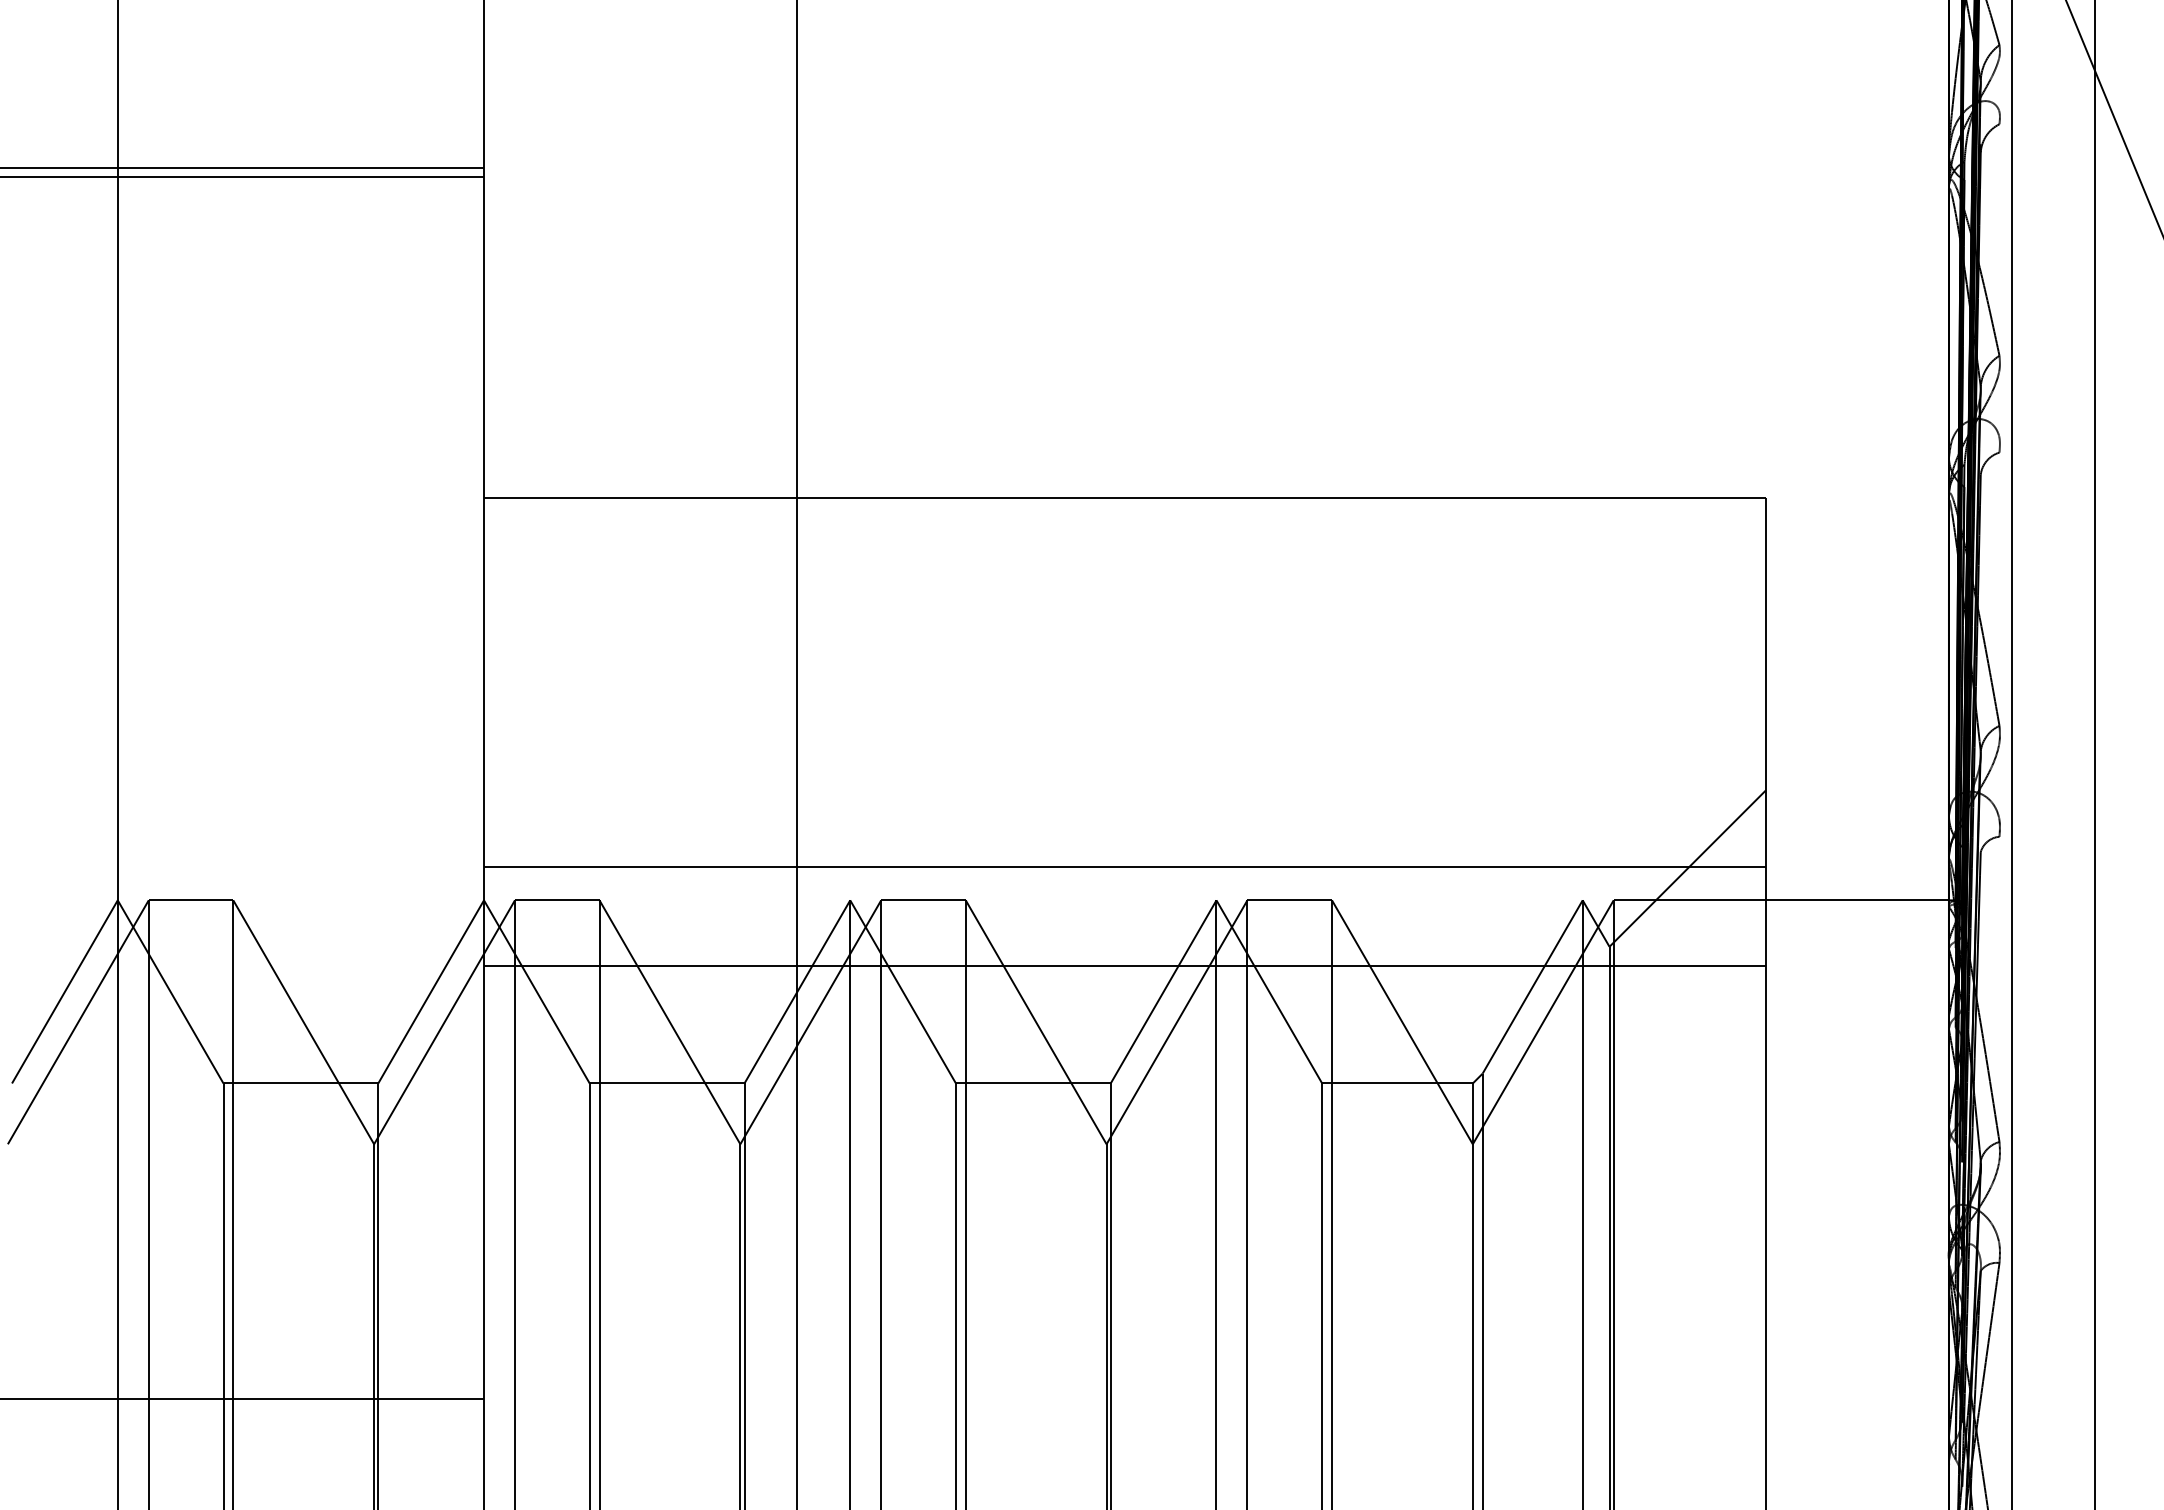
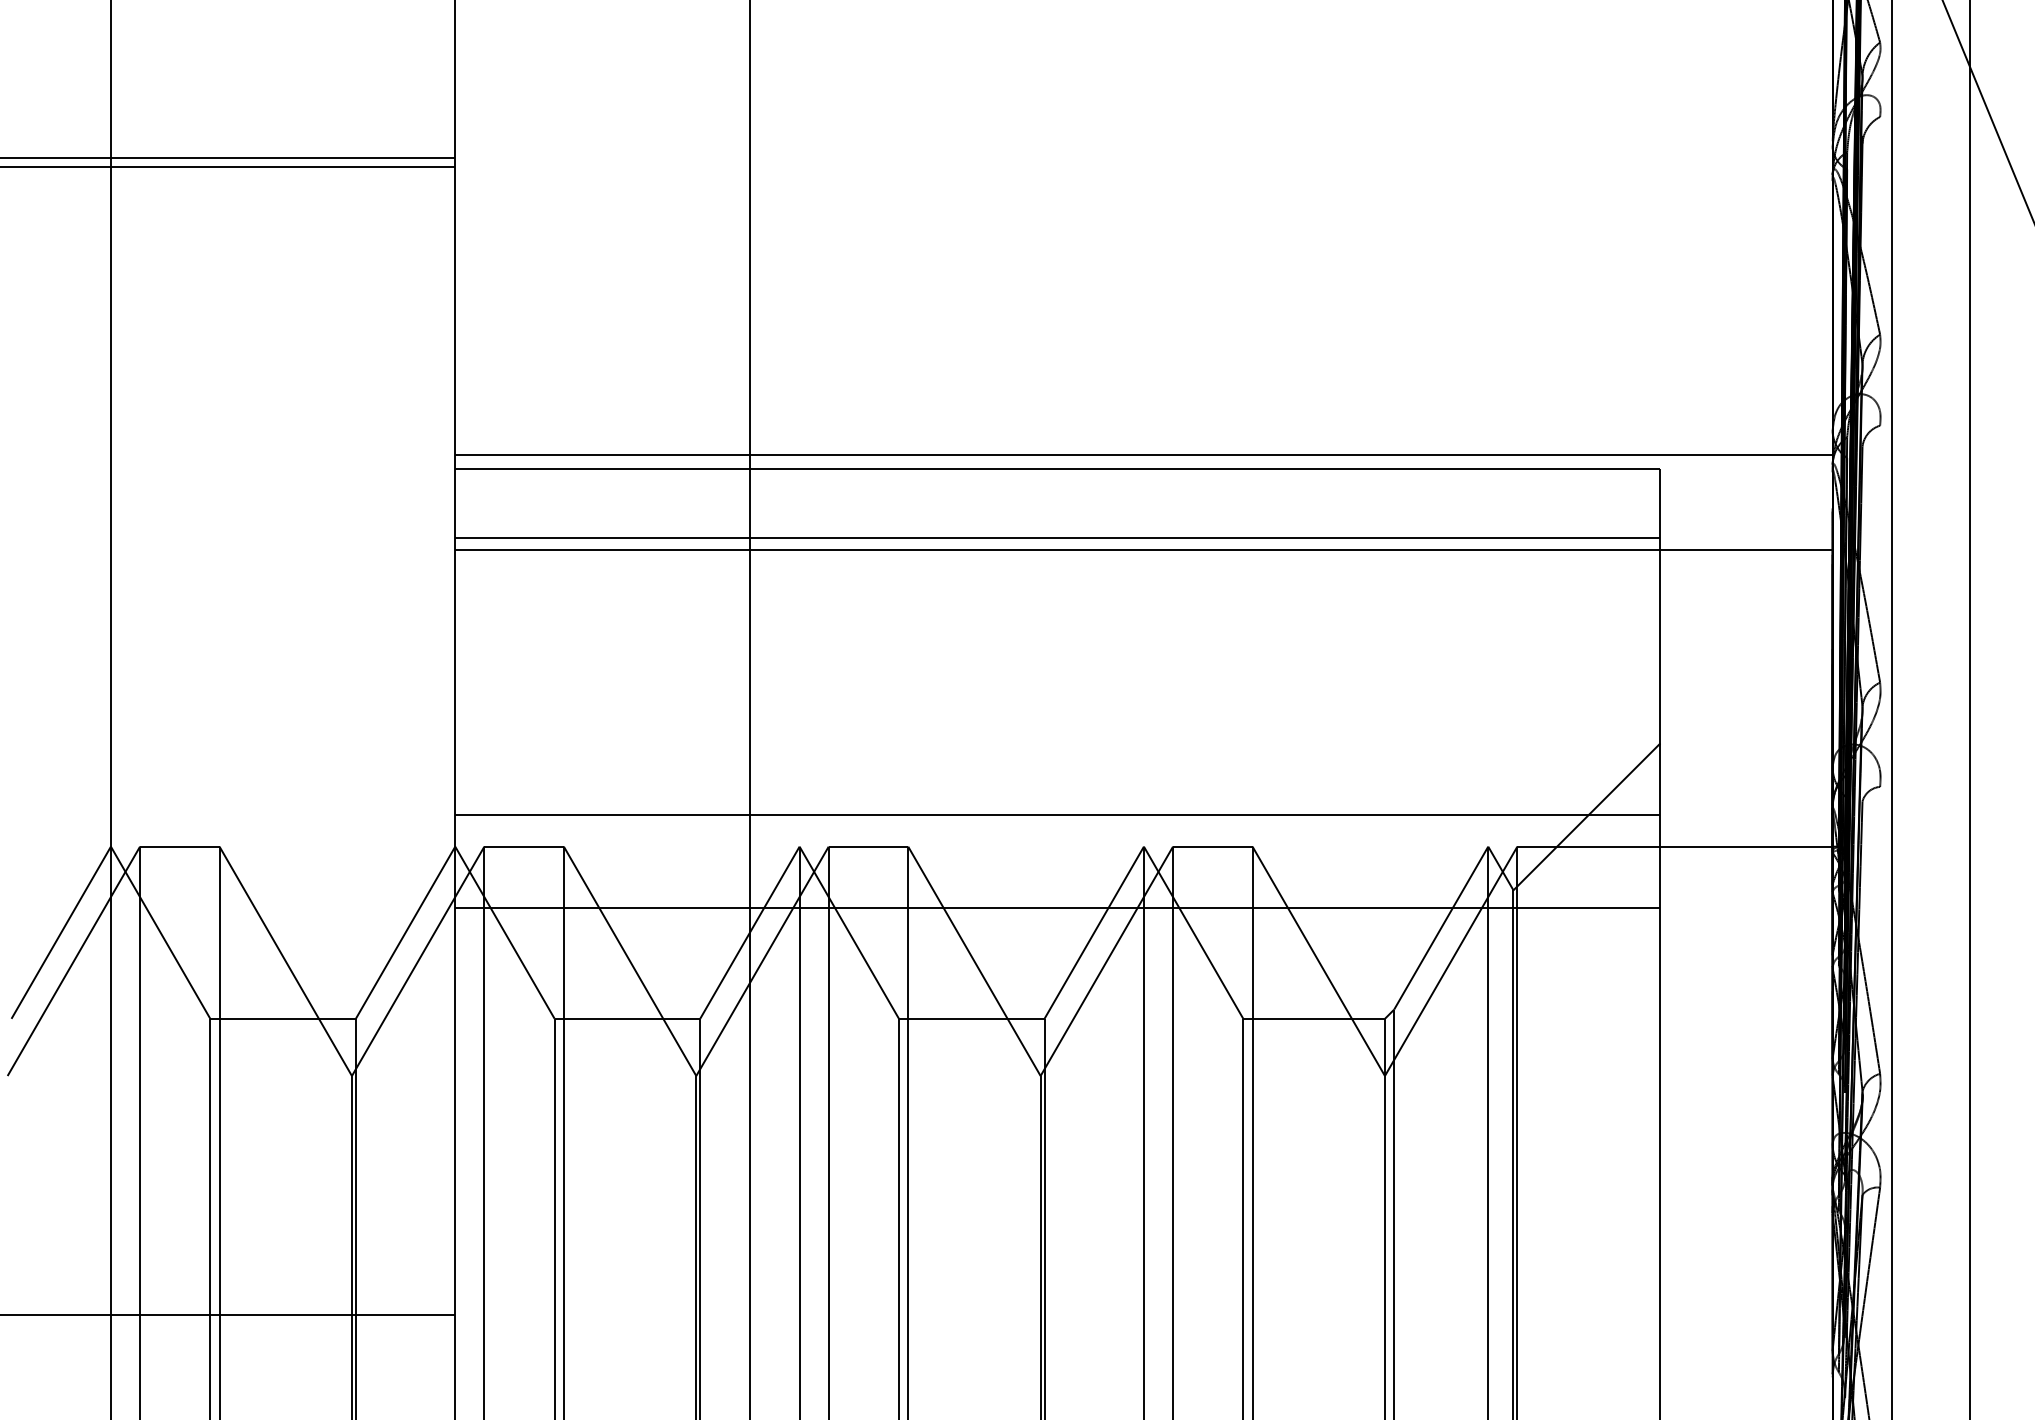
line: (1216, 484) -> (1143, 455), added
line: (1124, 571) -> (1057, 537), added
line: (1216, 584) -> (1143, 549), added

